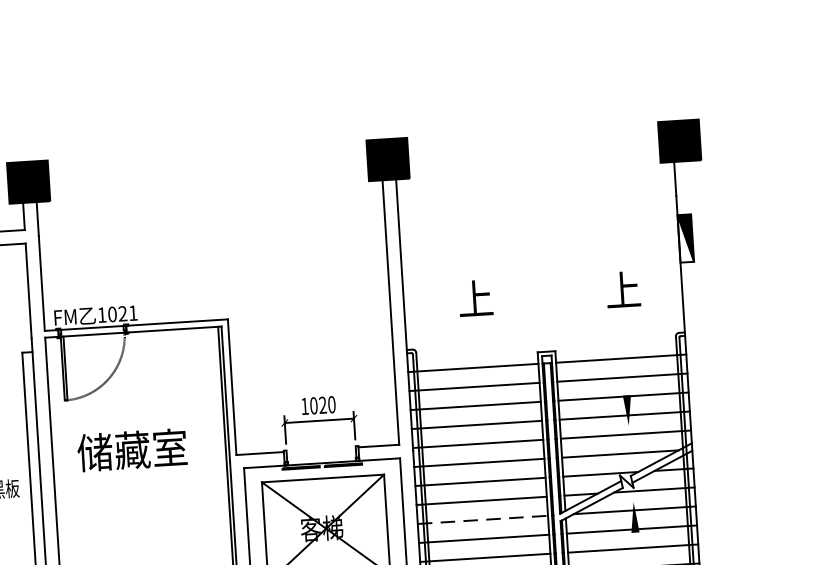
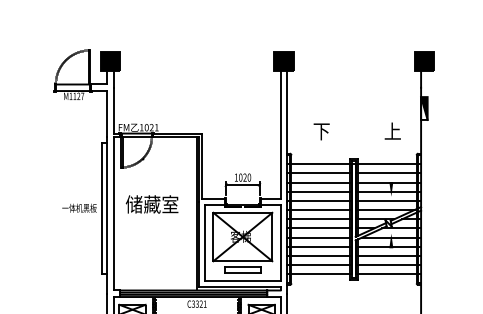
text: (475, 299) -> (321, 131), 上 -> 下
text: (130, 450) -> (151, 204), moved
line: (483, 519) -> (318, 237), dashed -> solid

